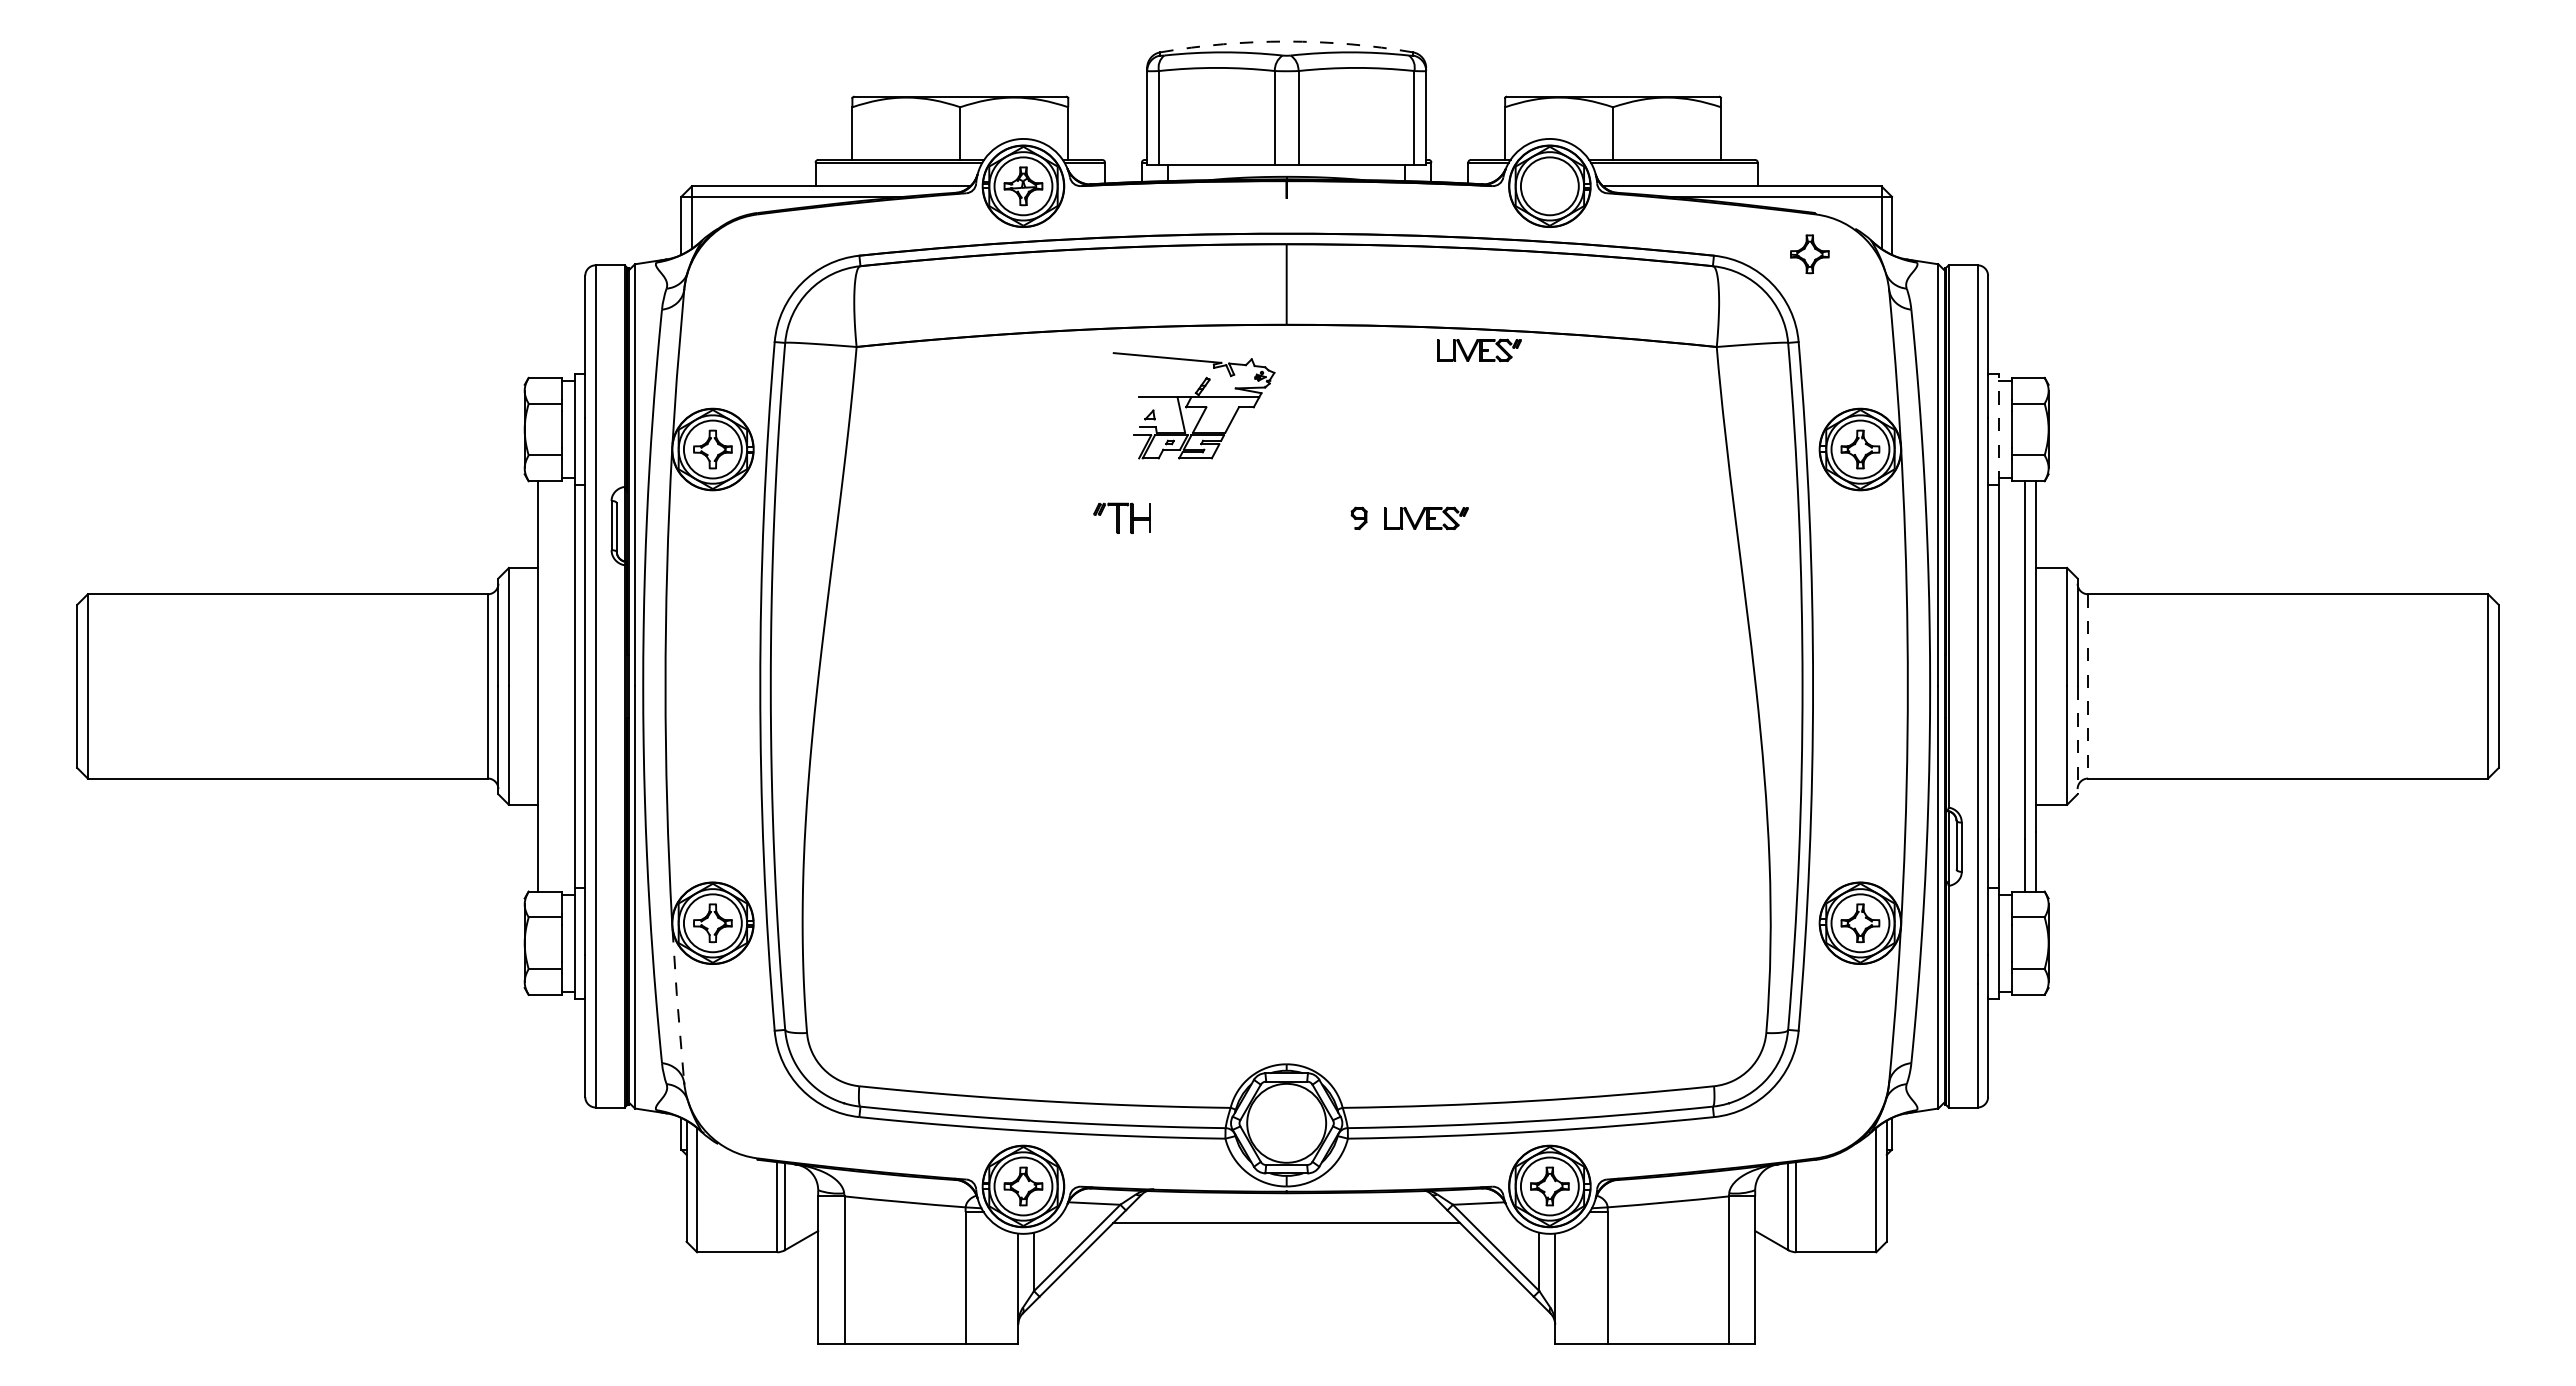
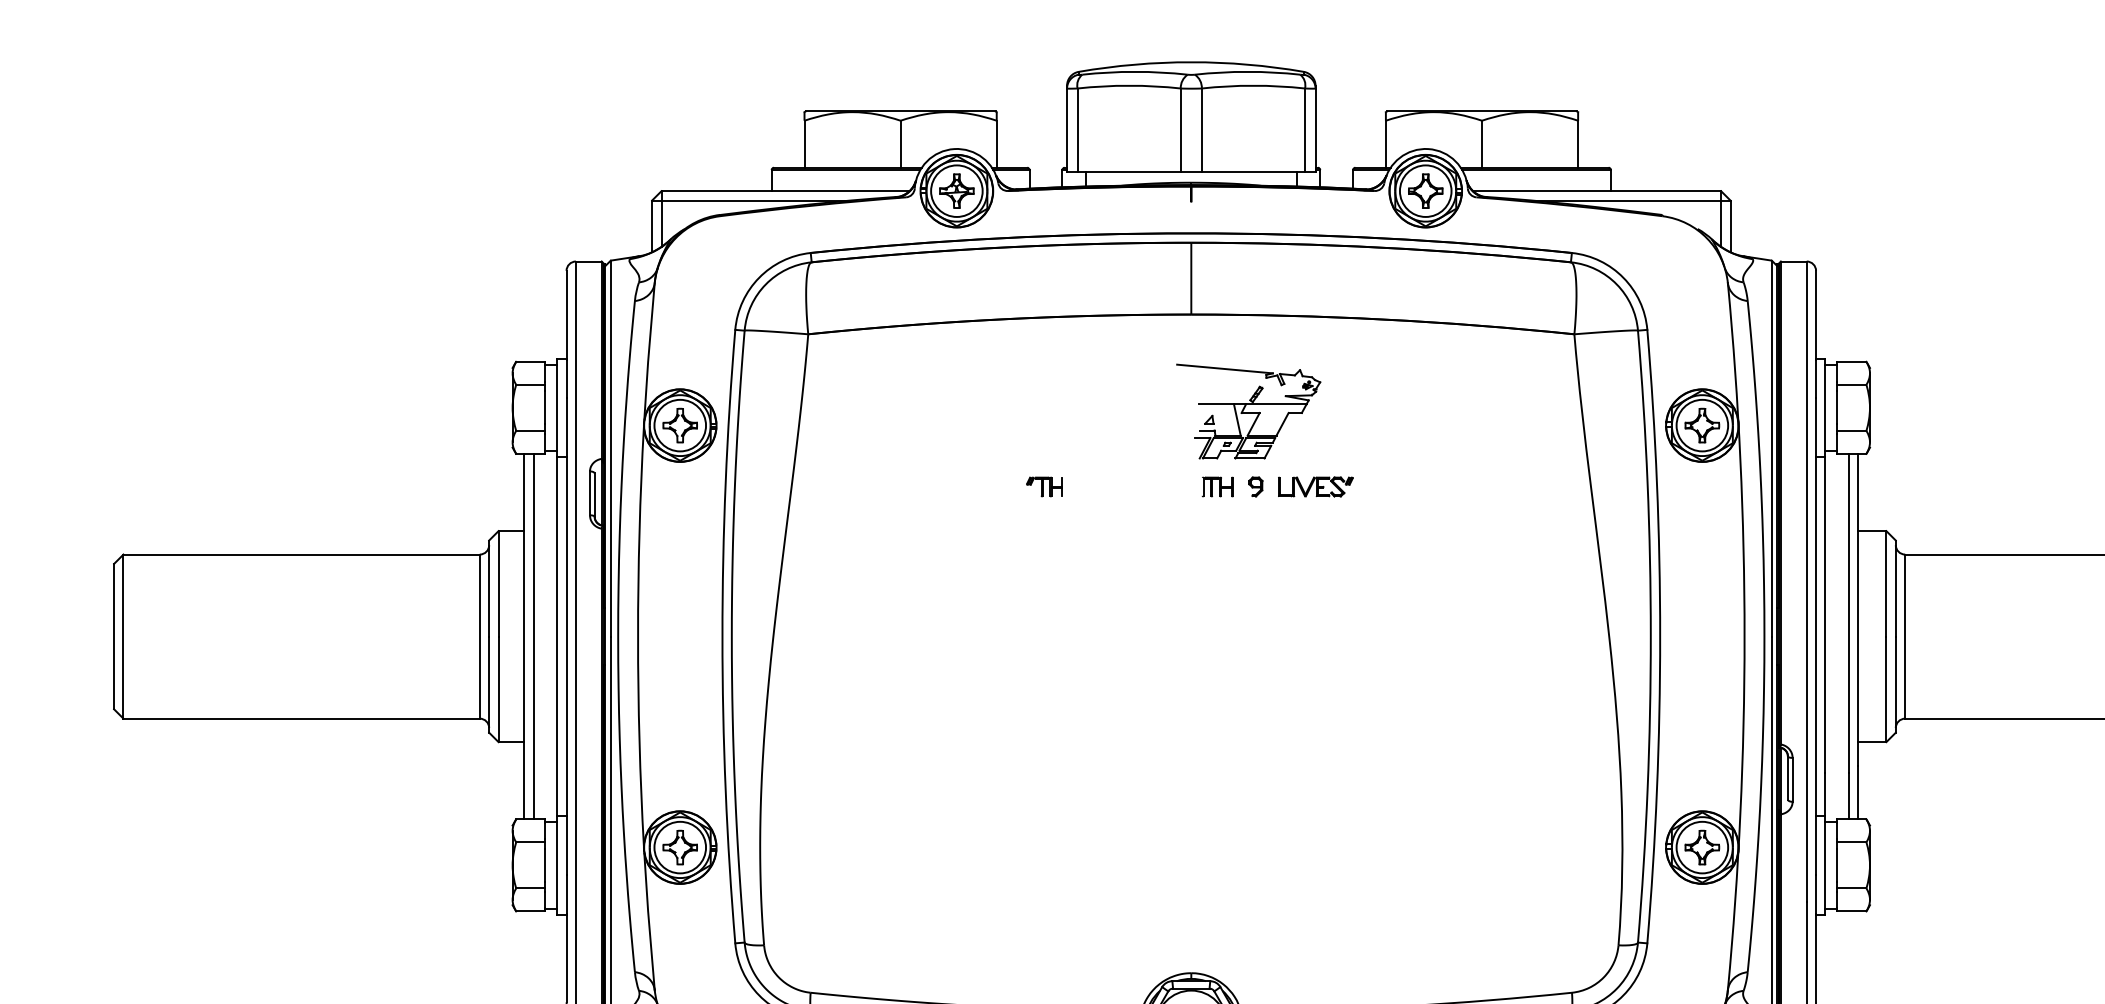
arc: (1286, 41) -> (1191, 62), dashed -> solid
part: (1809, 254) -> (1425, 191), moved
part: (1479, 350) -> (1363, 337), removed
part: (1193, 405) -> (1248, 411), moved
line: (1998, 429) -> (1825, 407), dashed -> solid
part: (1121, 518) -> (1044, 487), size x0.71
part: (1316, 518) -> (1217, 487), added
line: (548, 686) -> (533, 636), added
line: (2088, 686) -> (1905, 636), dashed -> solid
line: (2077, 740) -> (1895, 684), dashed -> solid
line: (677, 1005) -> (648, 920), dashed -> solid

